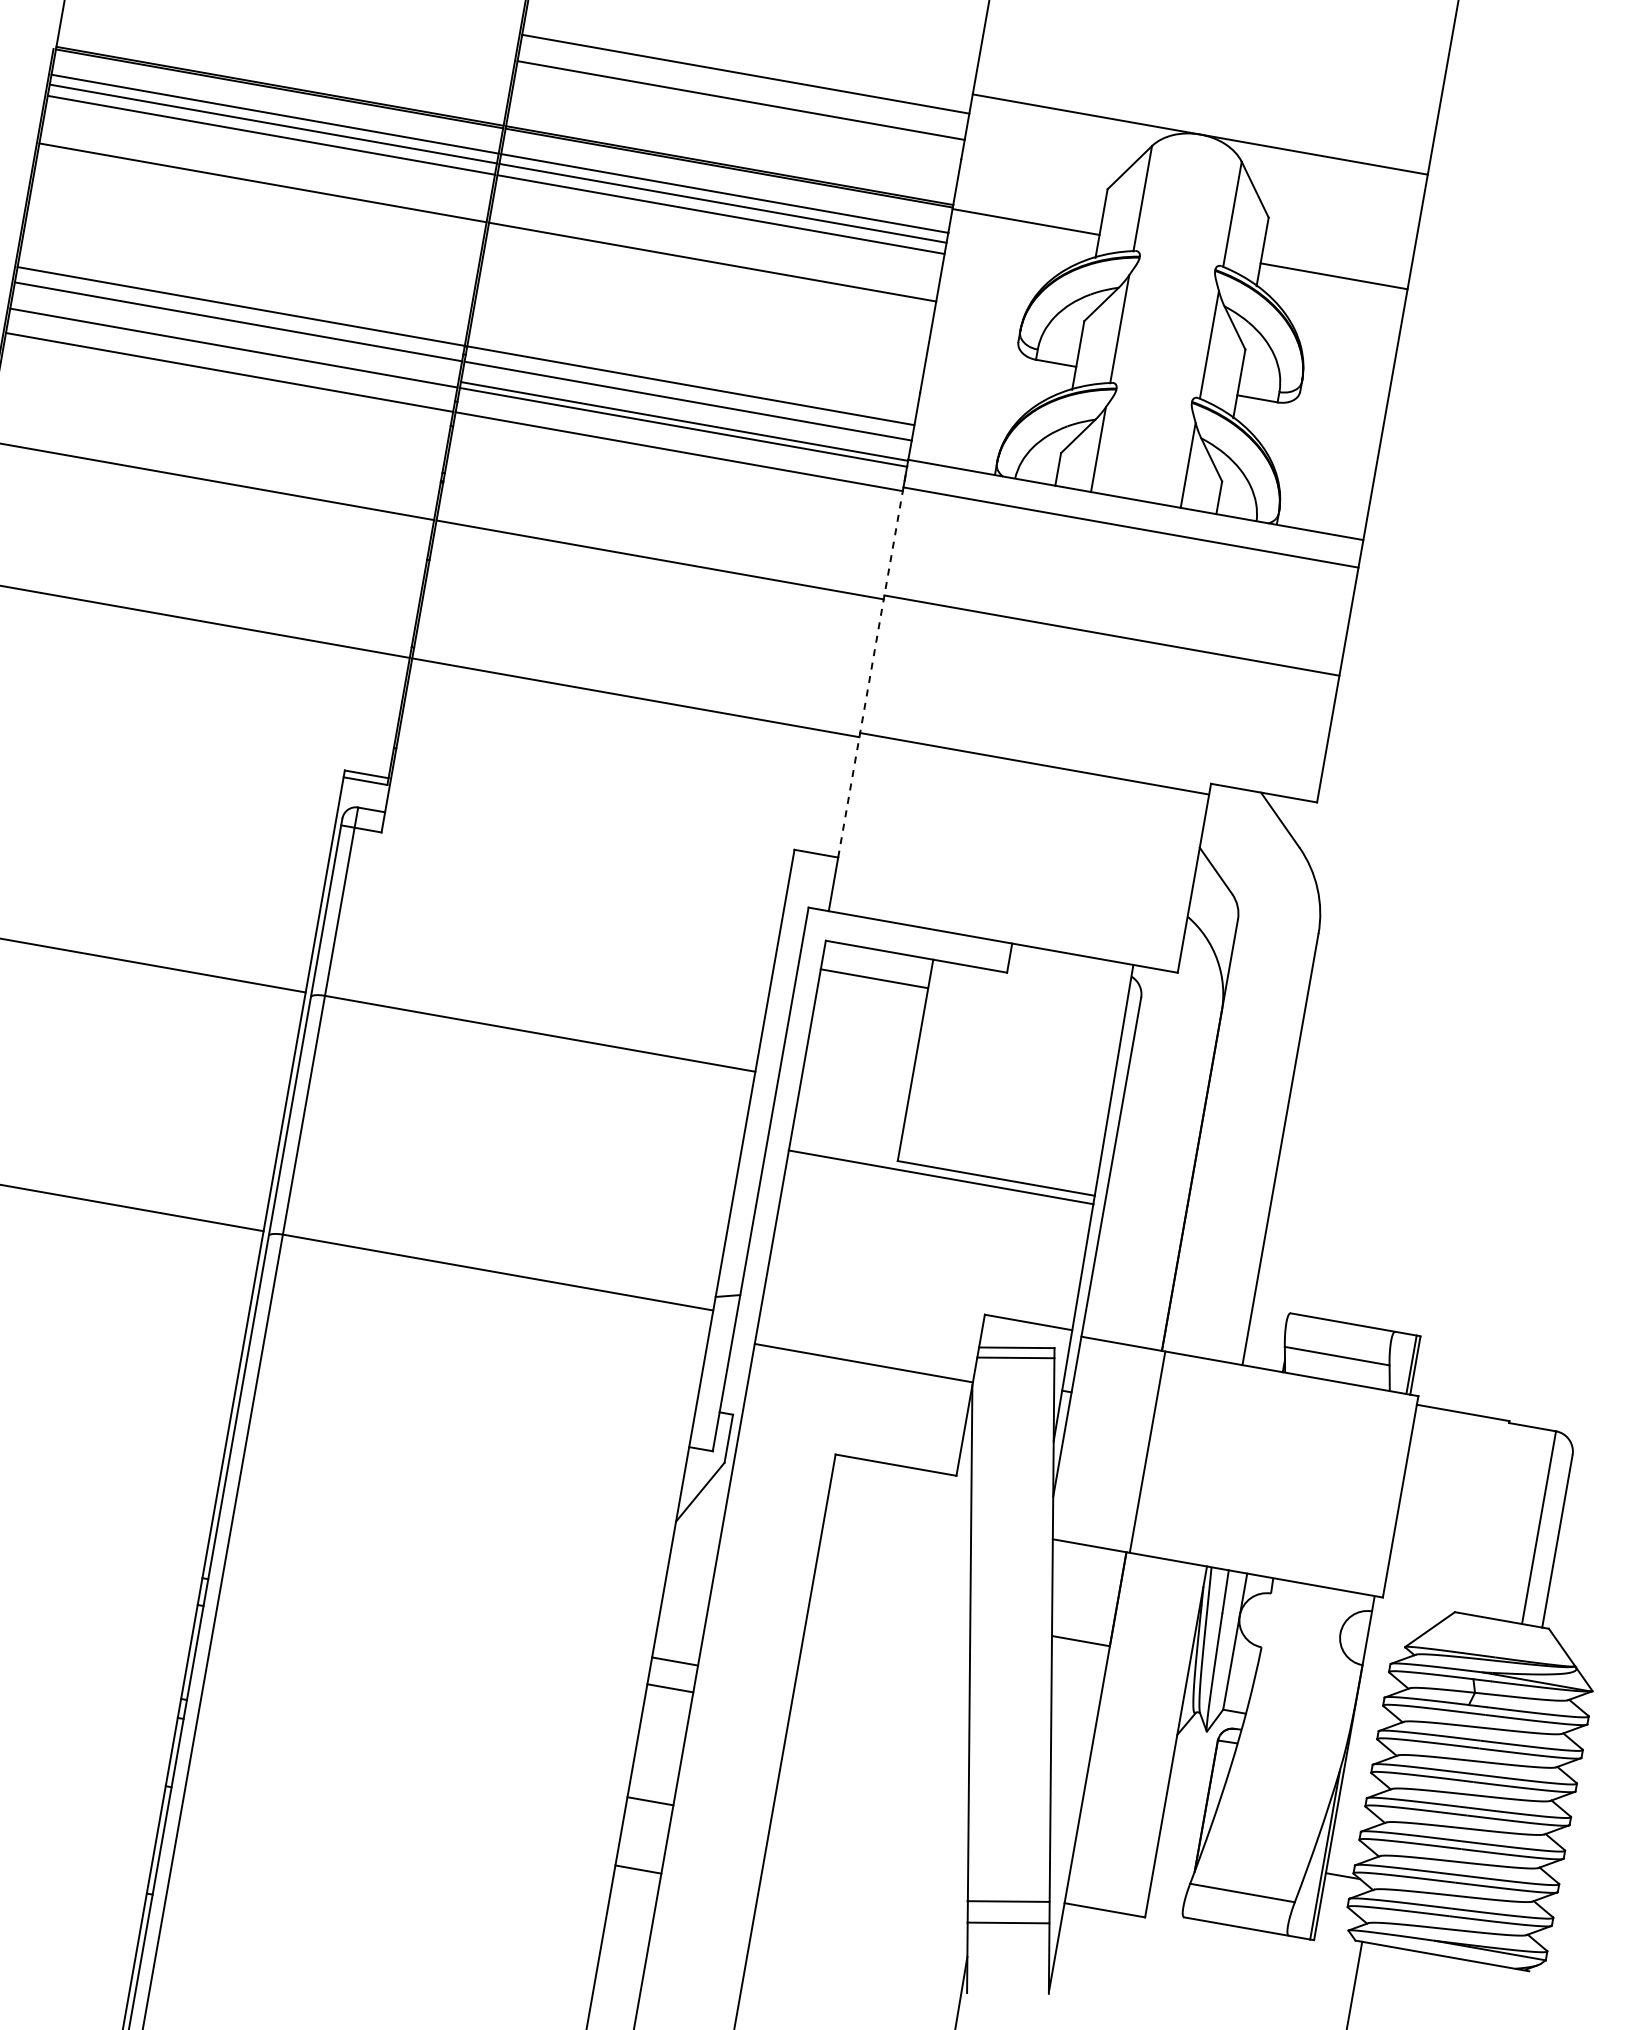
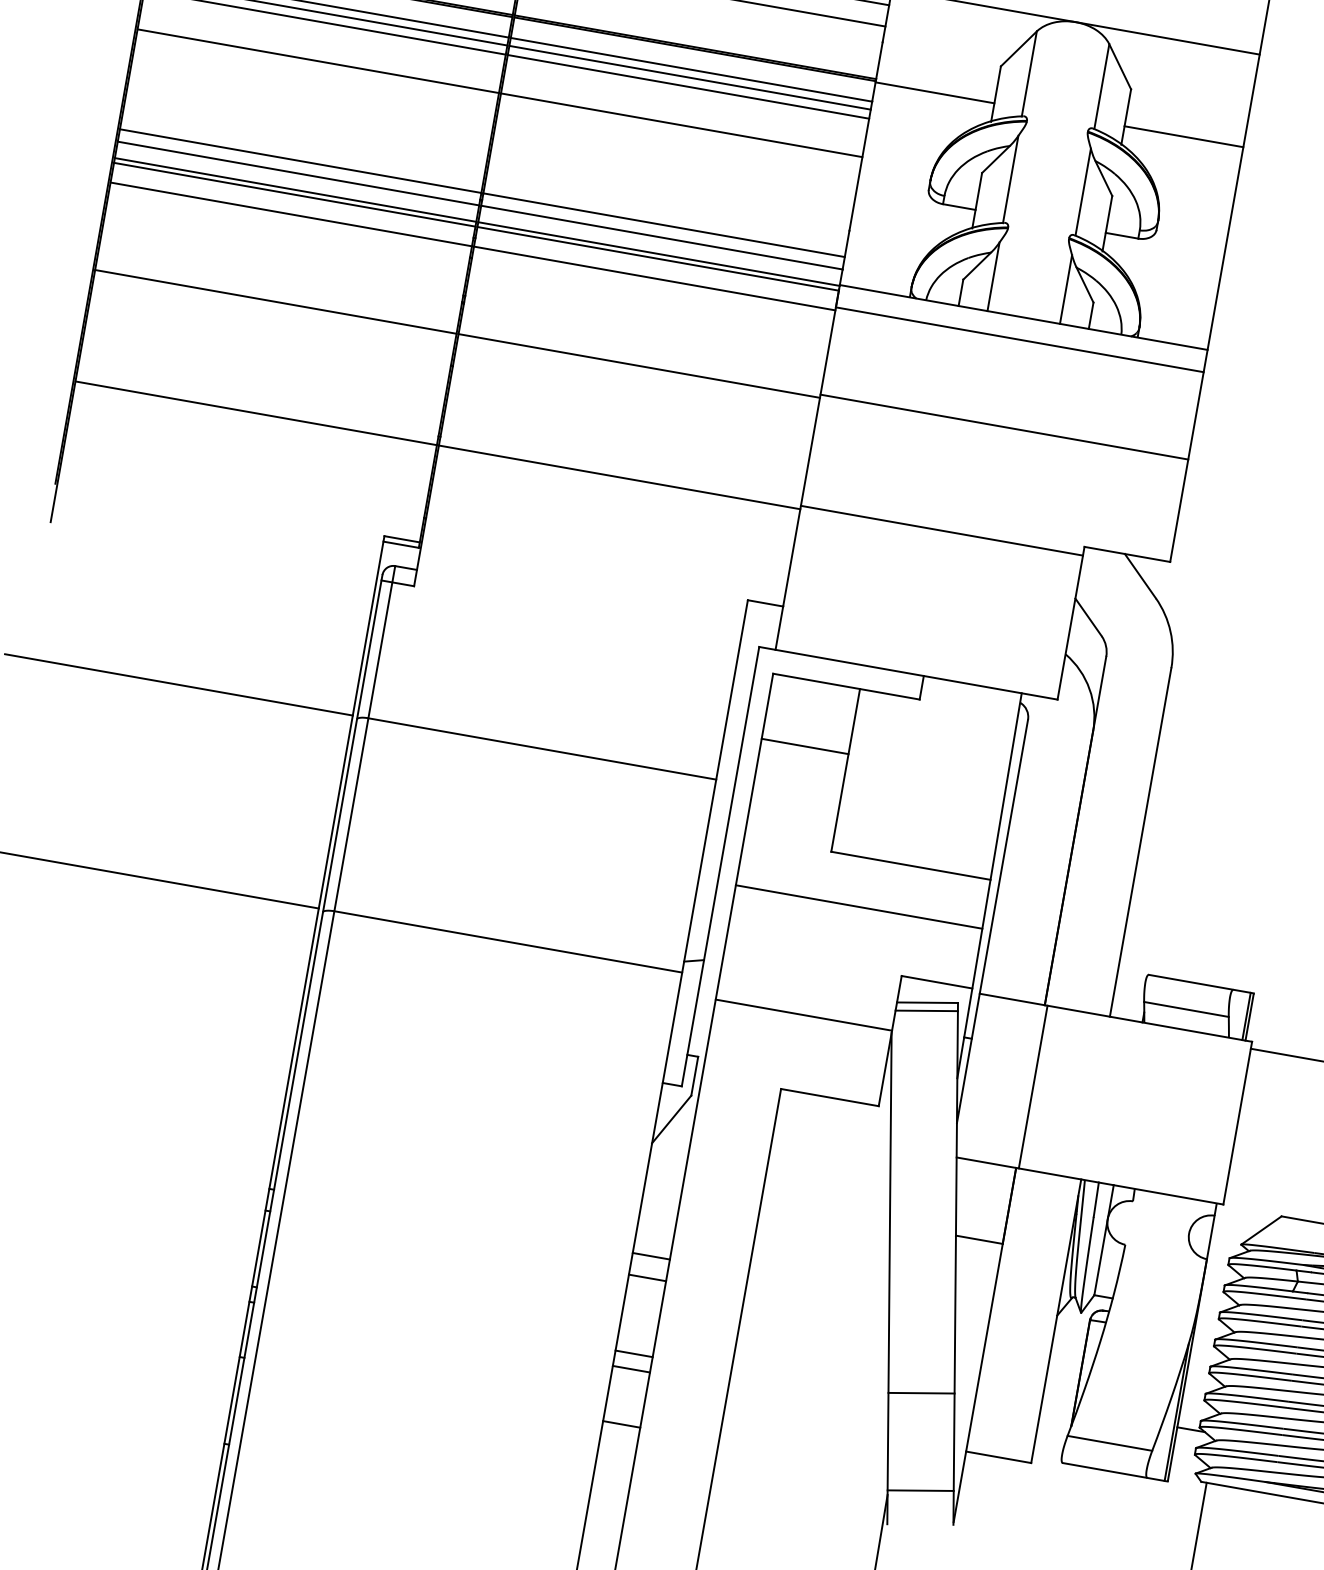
line: (234, 341) -> (295, 189), added
line: (872, 660) -> (810, 447), dashed -> solid
line: (874, 978) -> (805, 746), moved
line: (940, 1177) -> (858, 907), moved
line: (653, 1782) -> (633, 1354), added
line: (1008, 1901) -> (920, 1490), moved
line: (1008, 1922) -> (921, 1392), moved

